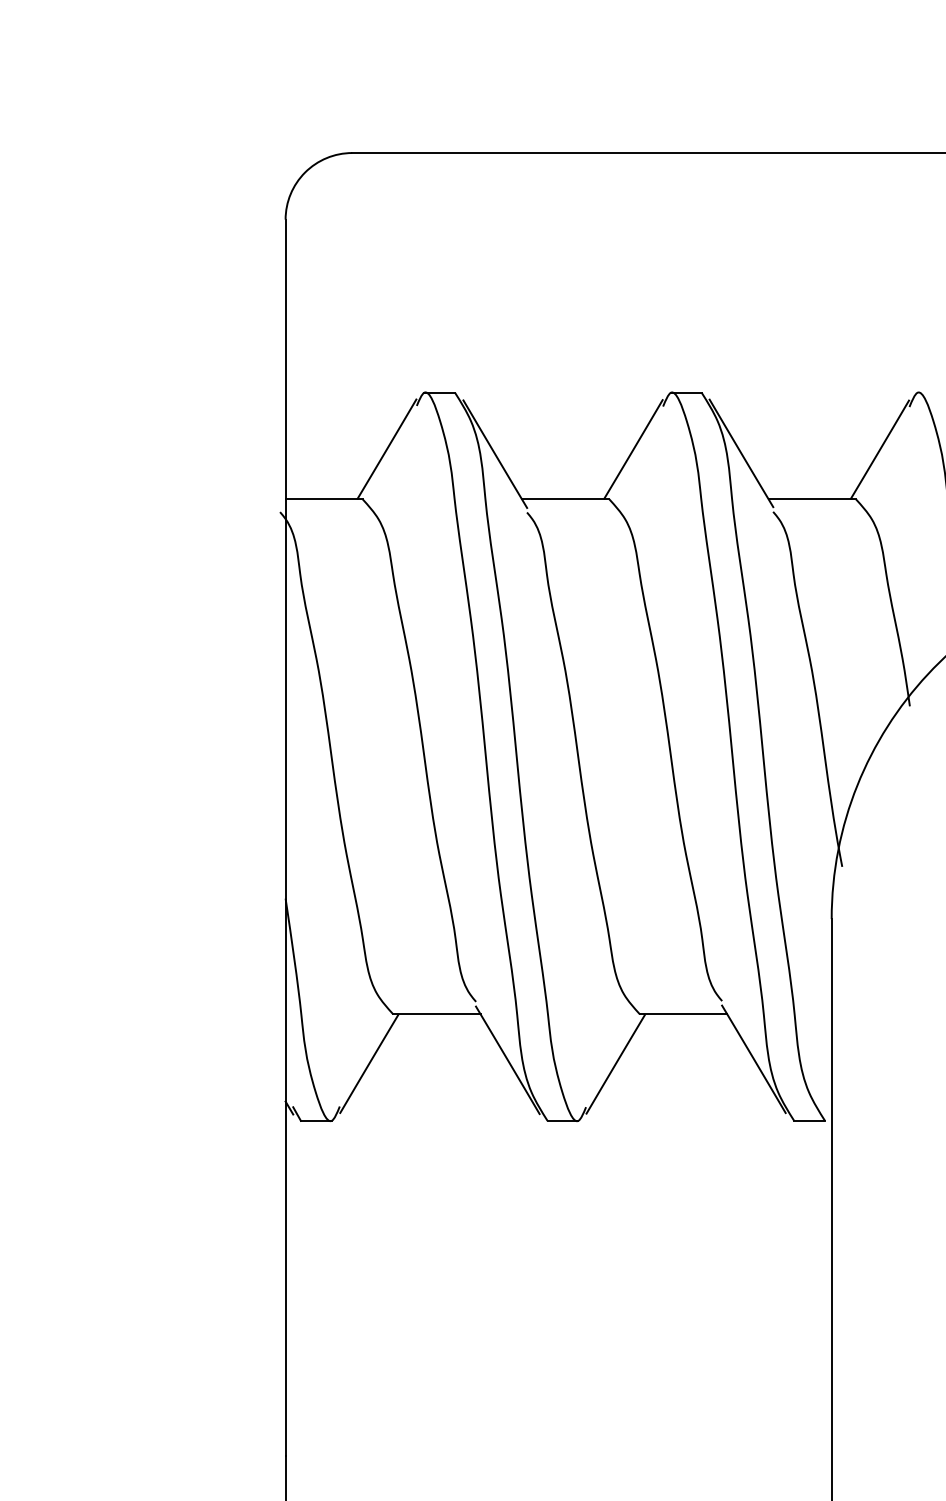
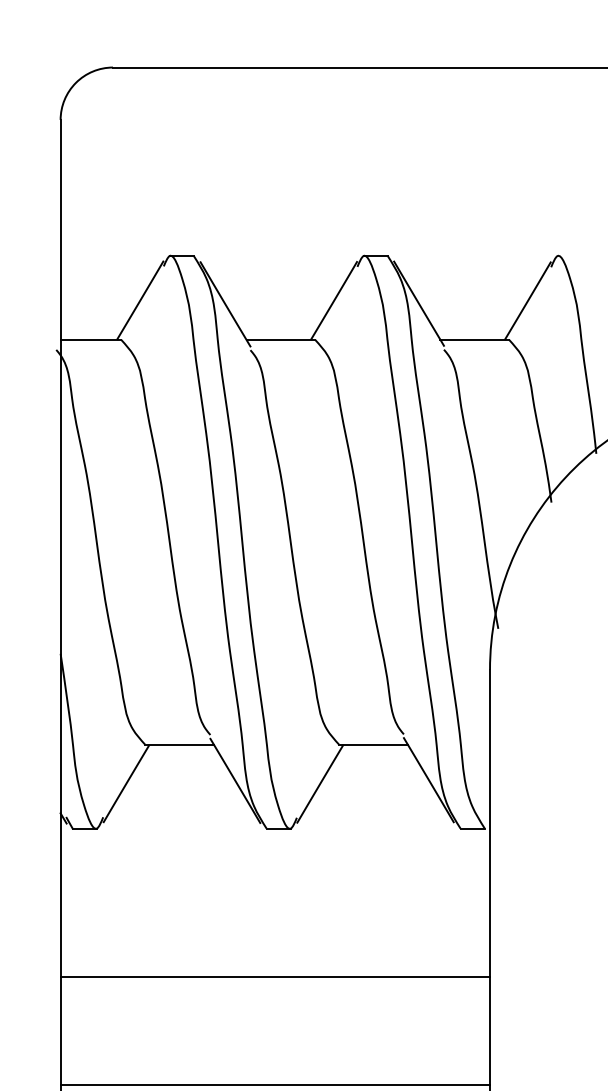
line: (558, 1309) -> (275, 976), added
line: (558, 1447) -> (275, 1085), added

